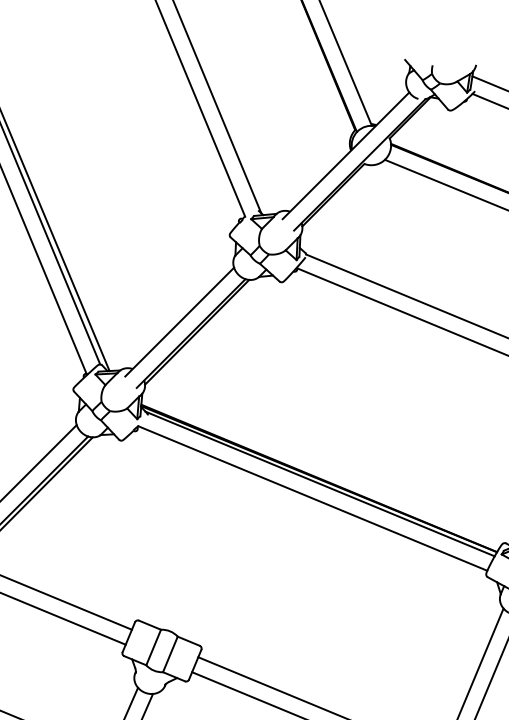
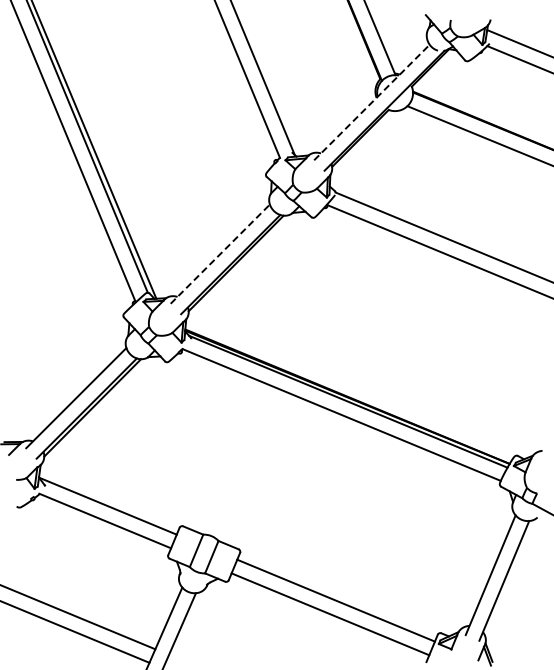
line: (345, 155) -> (371, 102), solid -> dashed
line: (179, 321) -> (220, 253), solid -> dashed

